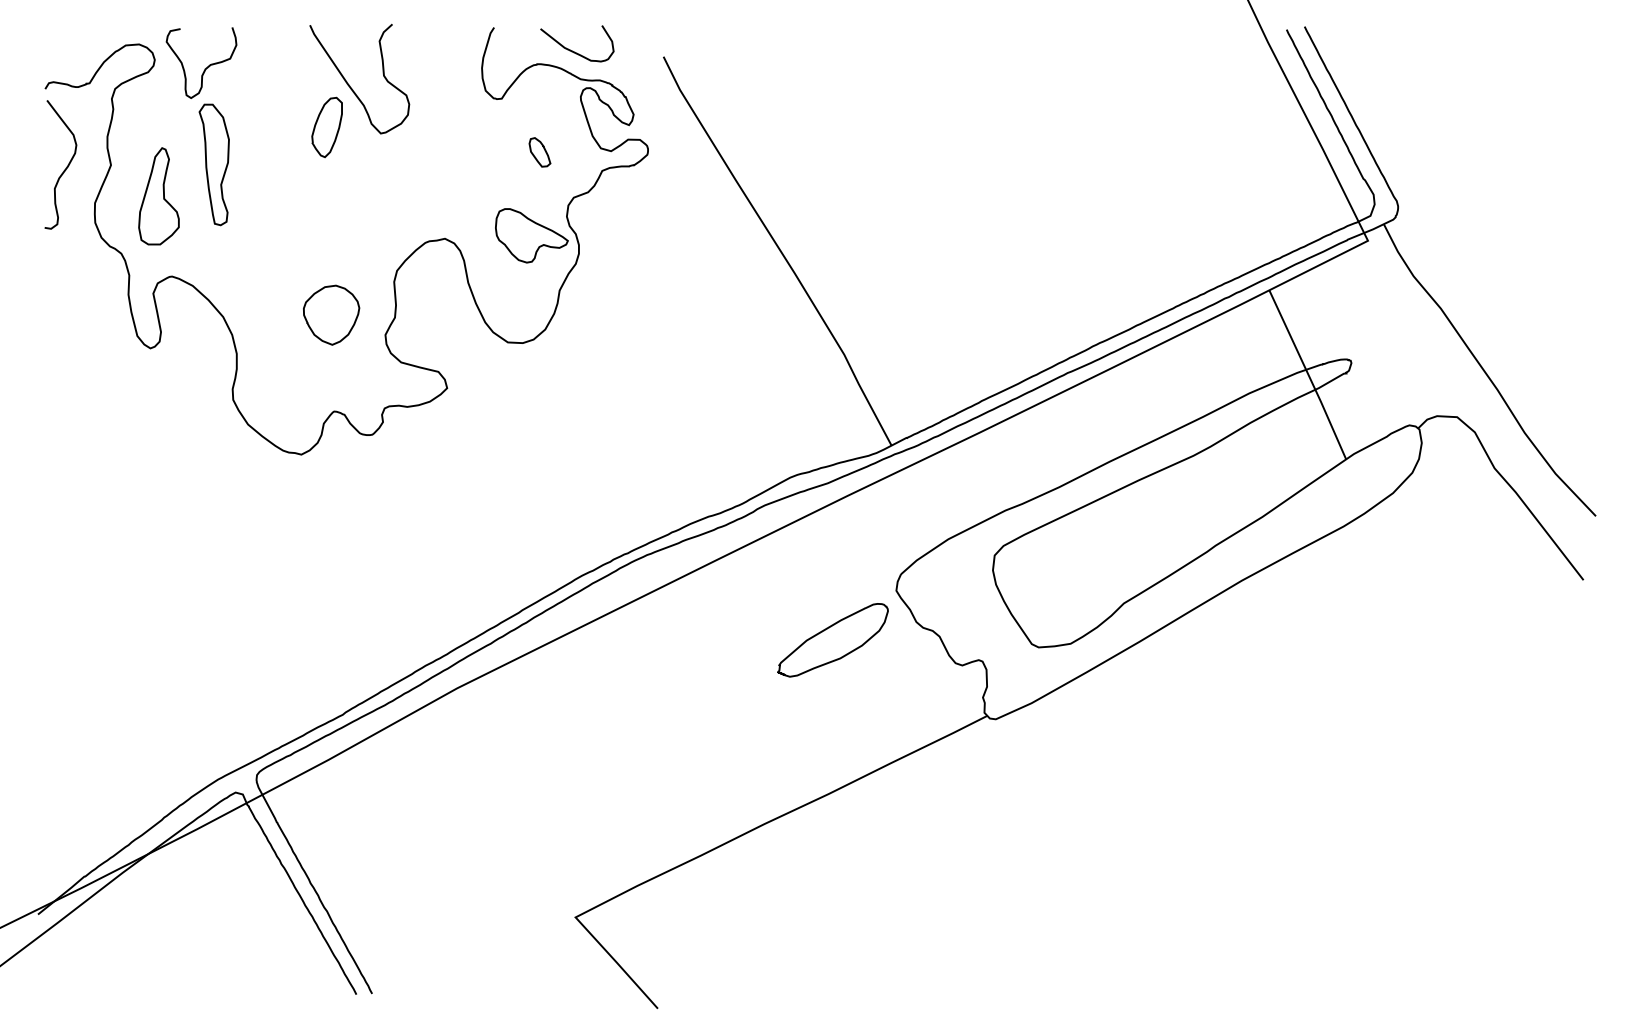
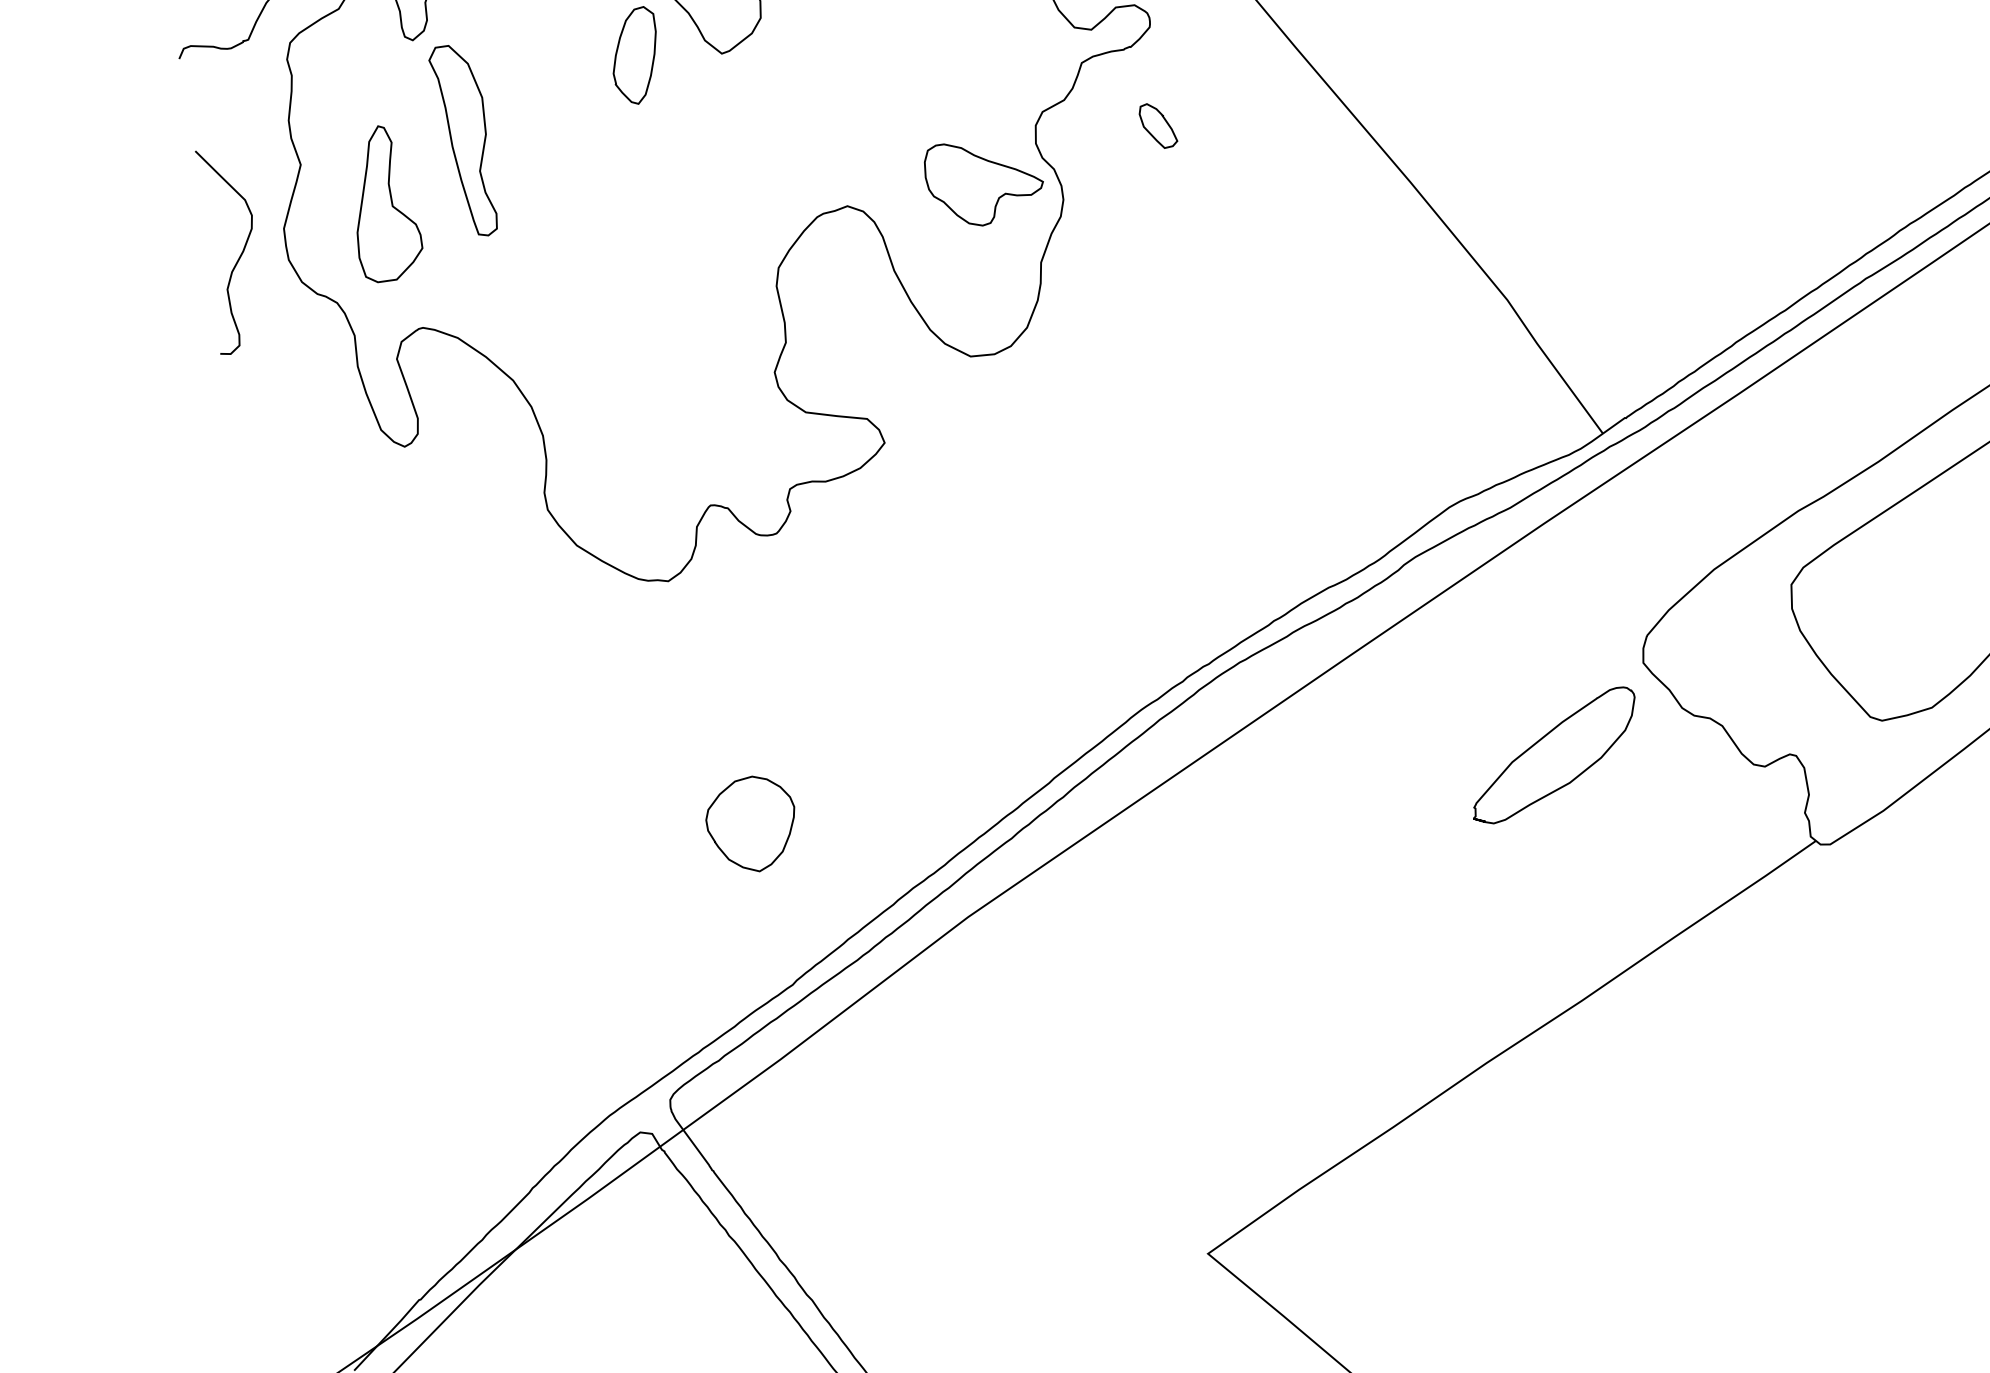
part: (539, 152) -> (1157, 126), moved
curve: (66, 166) -> (241, 251), moved
part: (331, 314) -> (751, 823), moved

